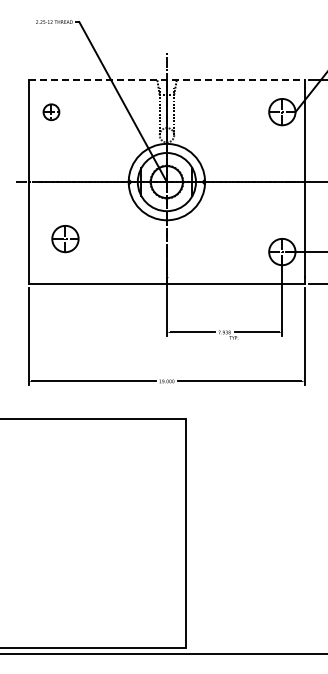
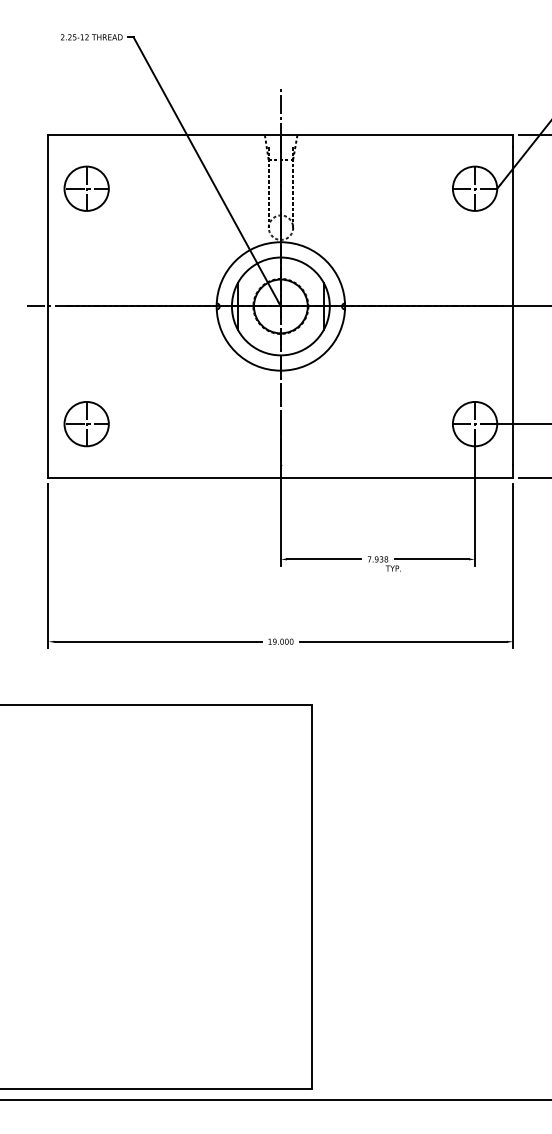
line: (167, 80) -> (281, 135), dashed -> solid
part: (51, 112) -> (86, 189), size x1.67
part: (65, 239) -> (86, 424), moved

